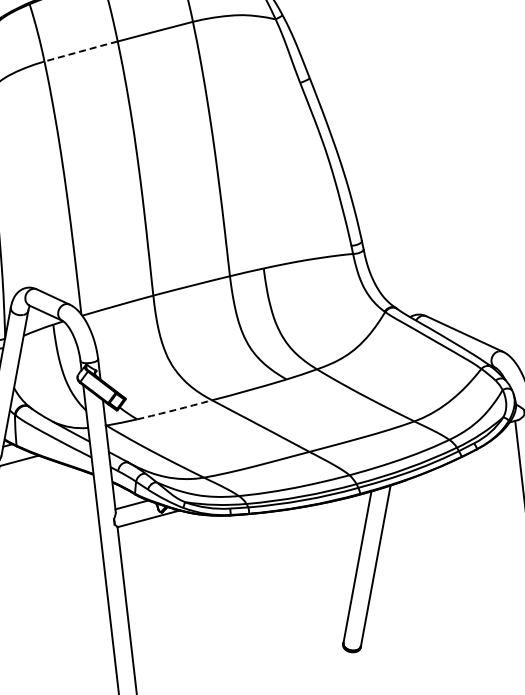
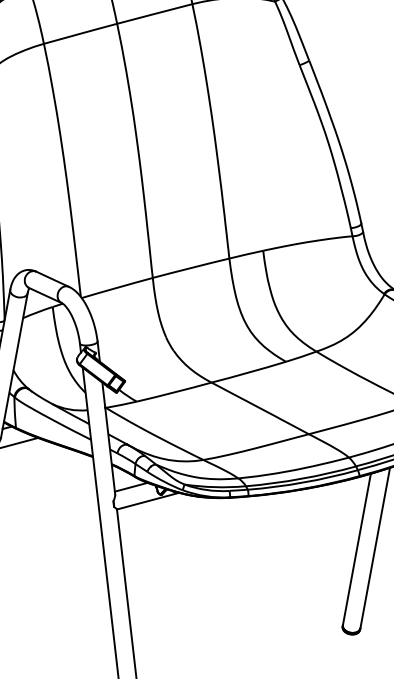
line: (81, 51) -> (80, 33), dashed -> solid
arc: (174, 410) -> (173, 392), dashed -> solid

